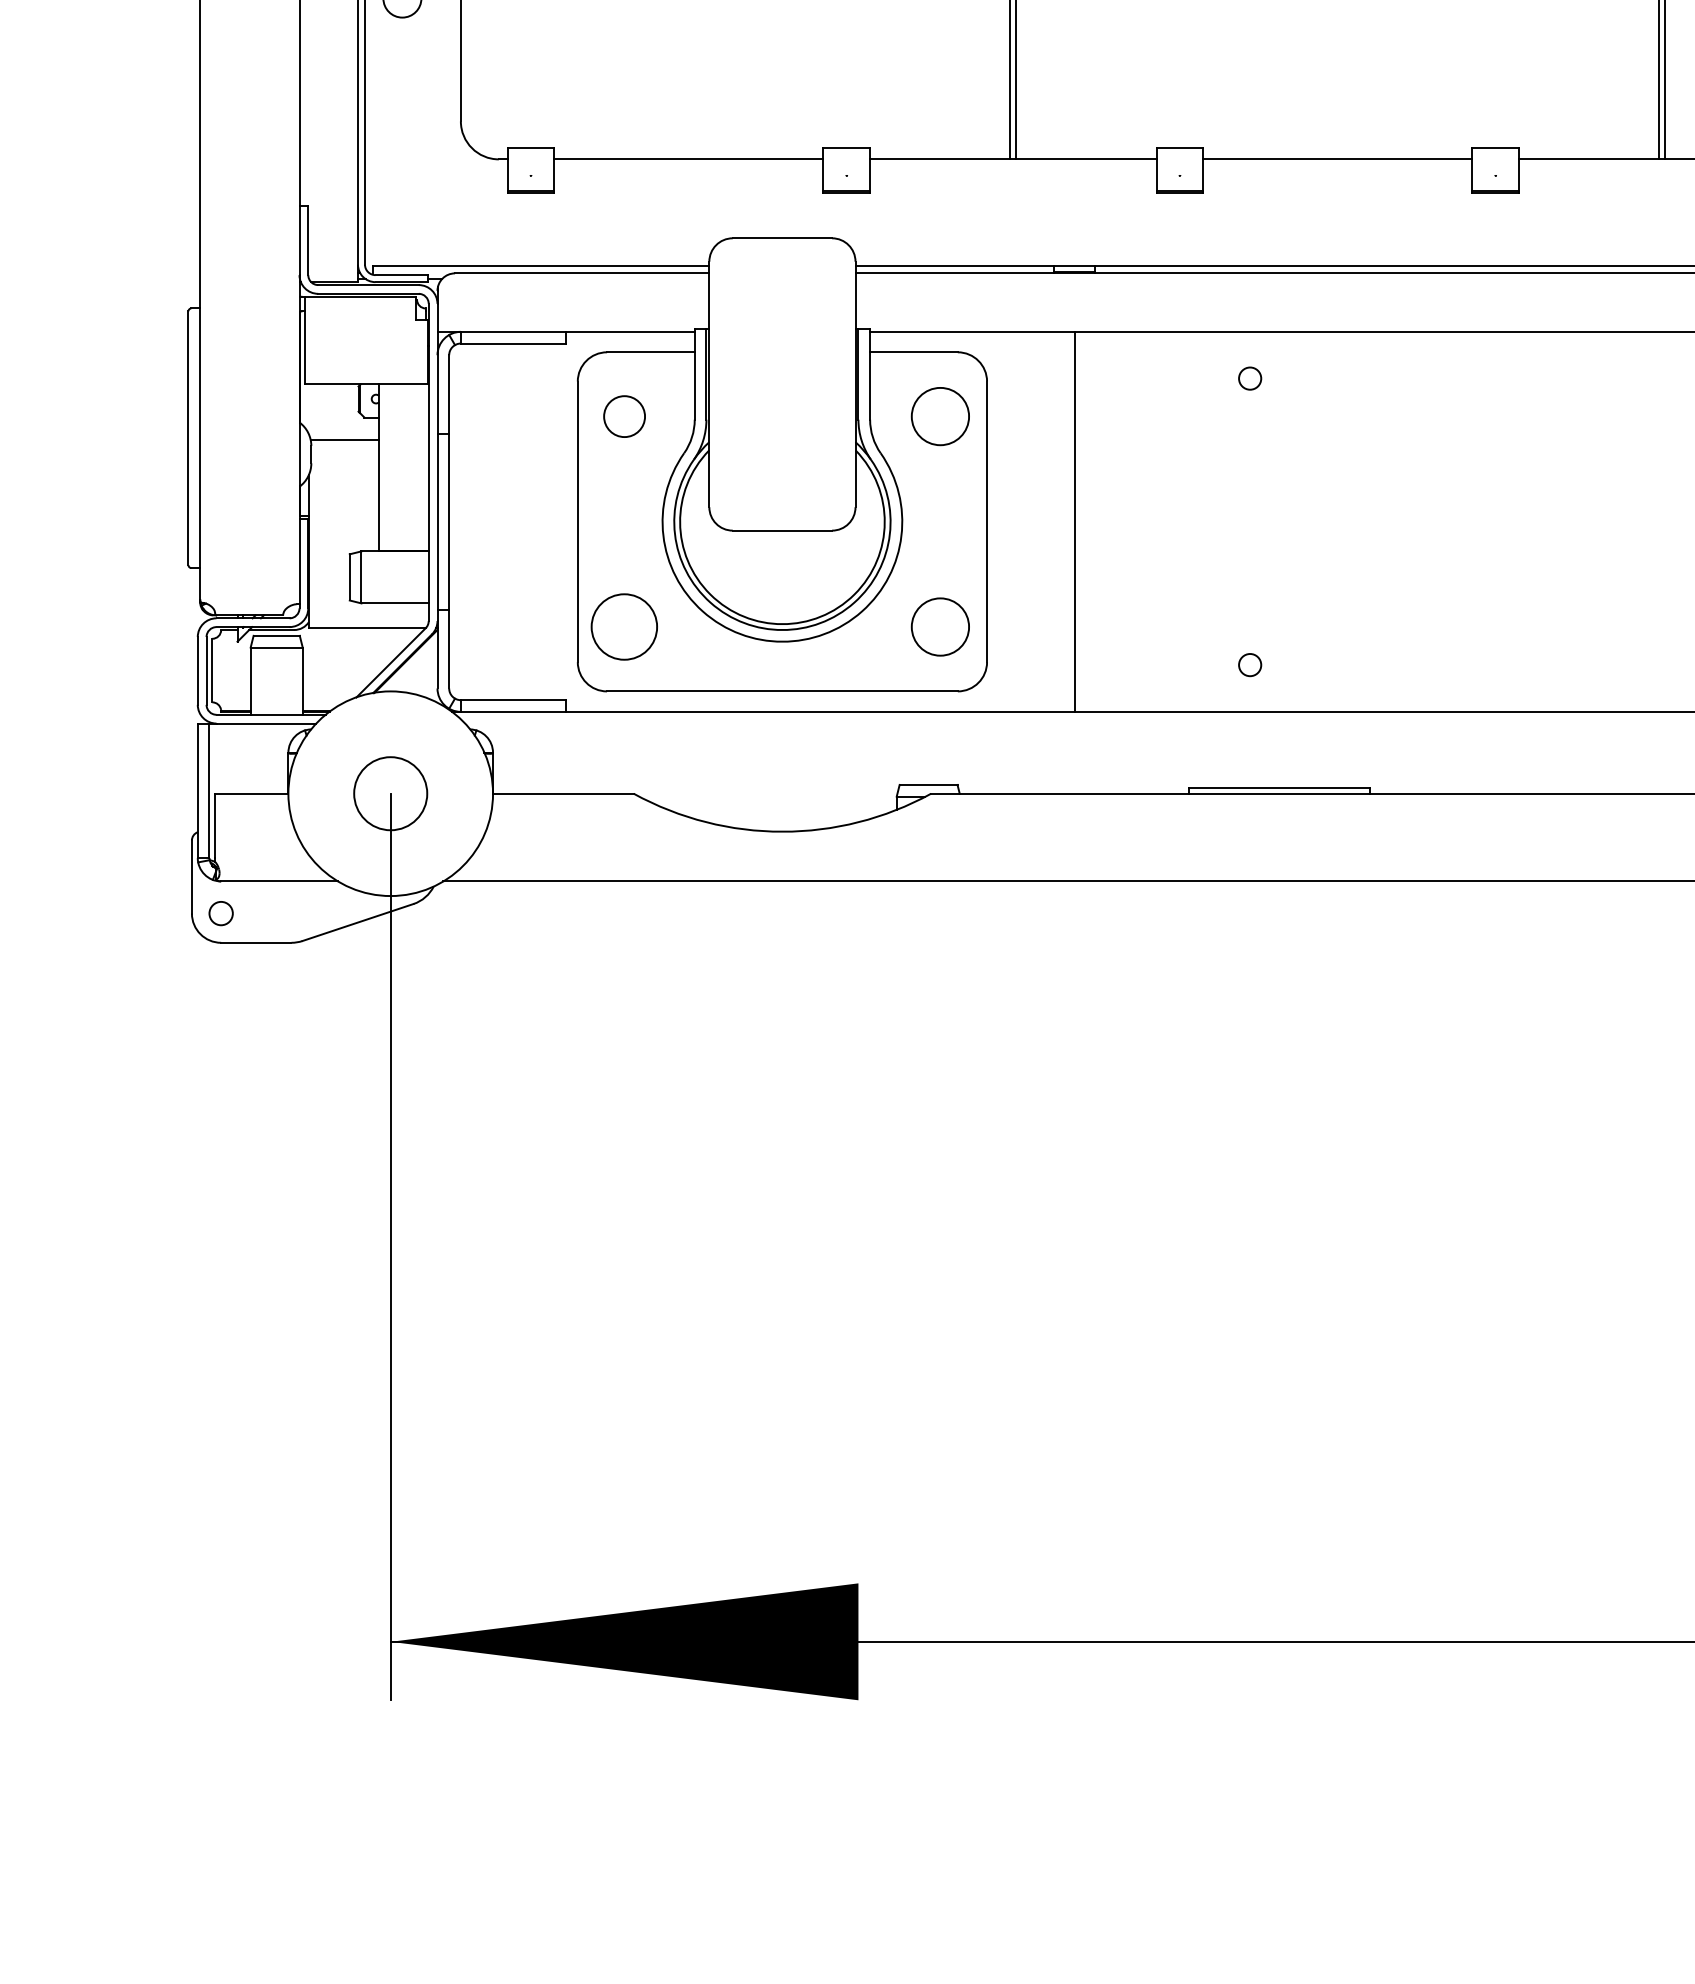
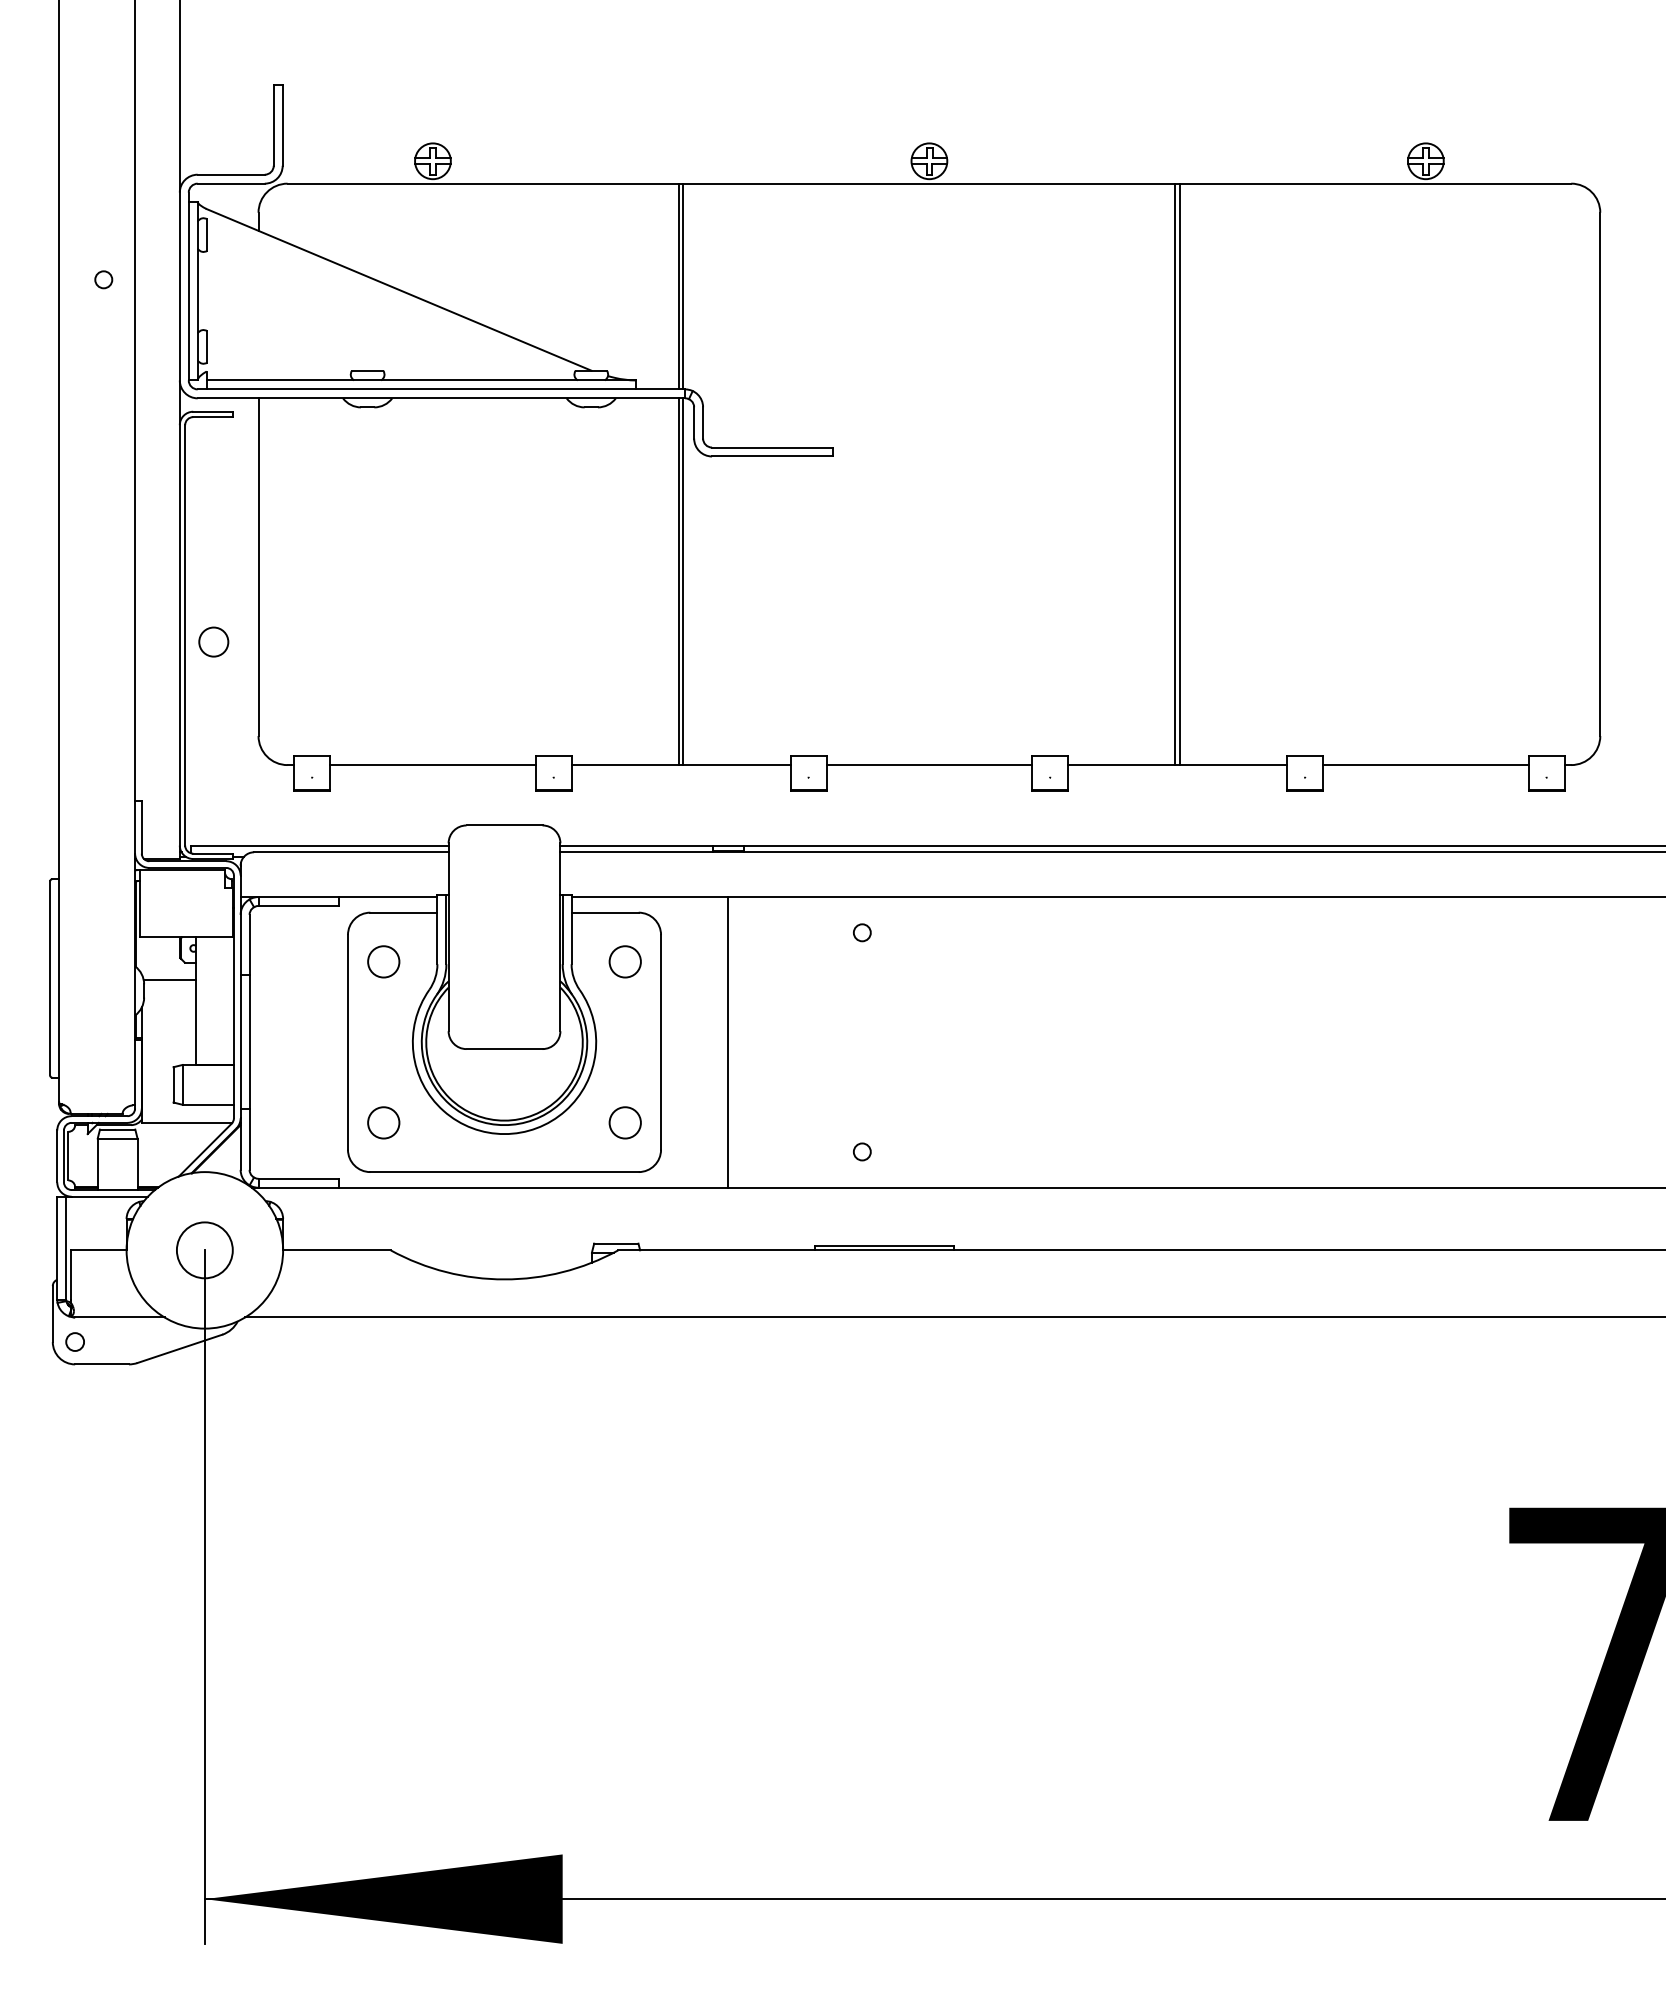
circle: (939, 416) -> (624, 961), size x0.71
circle: (624, 626) -> (383, 1122), size x0.62
circle: (939, 626) -> (624, 1122), size x0.71

